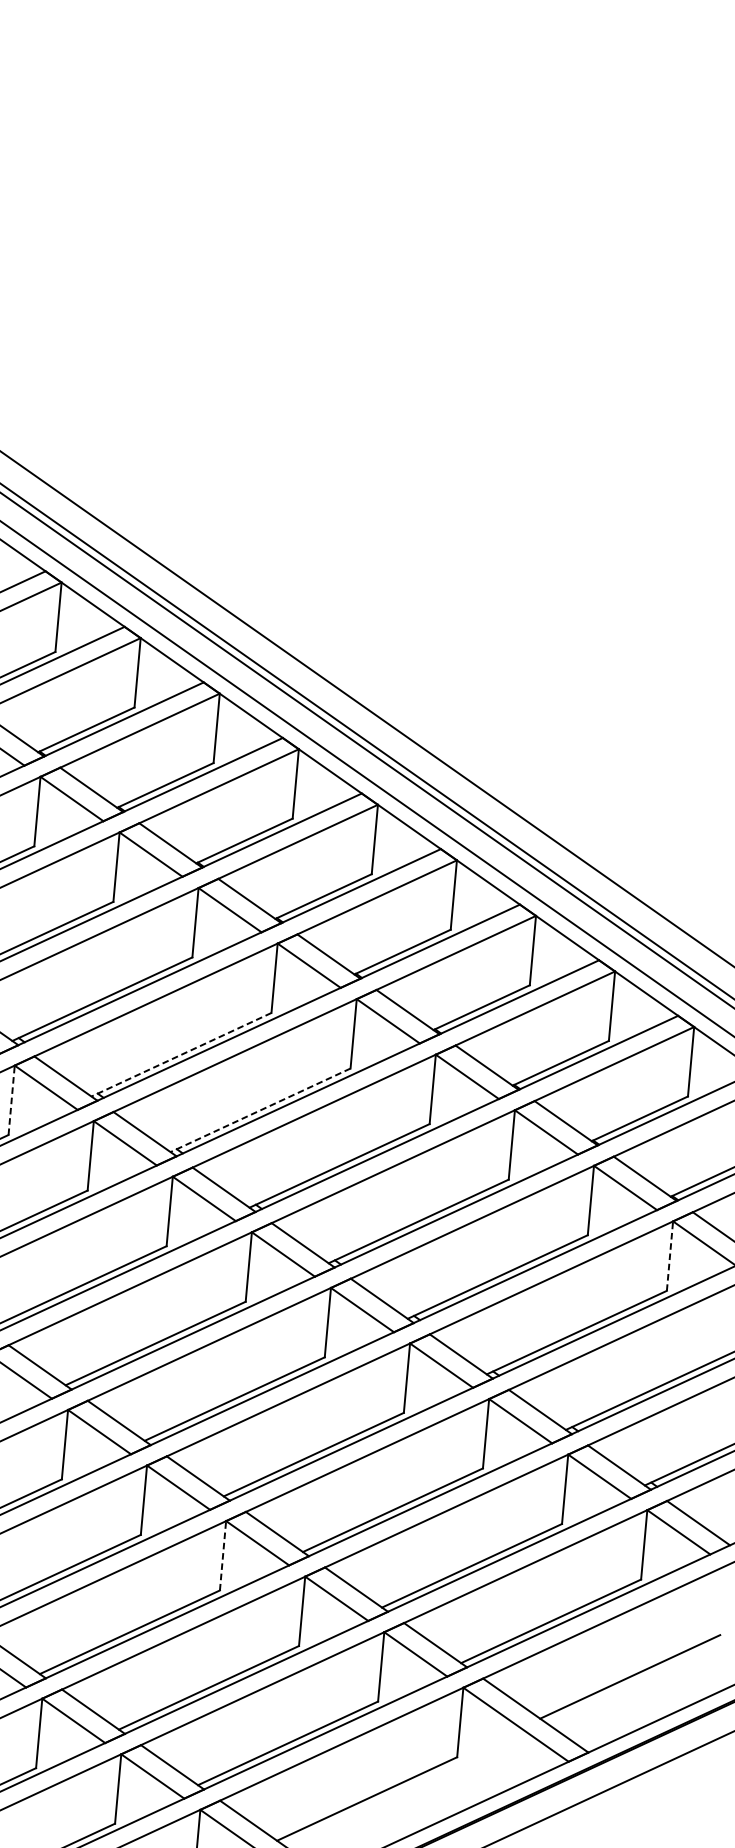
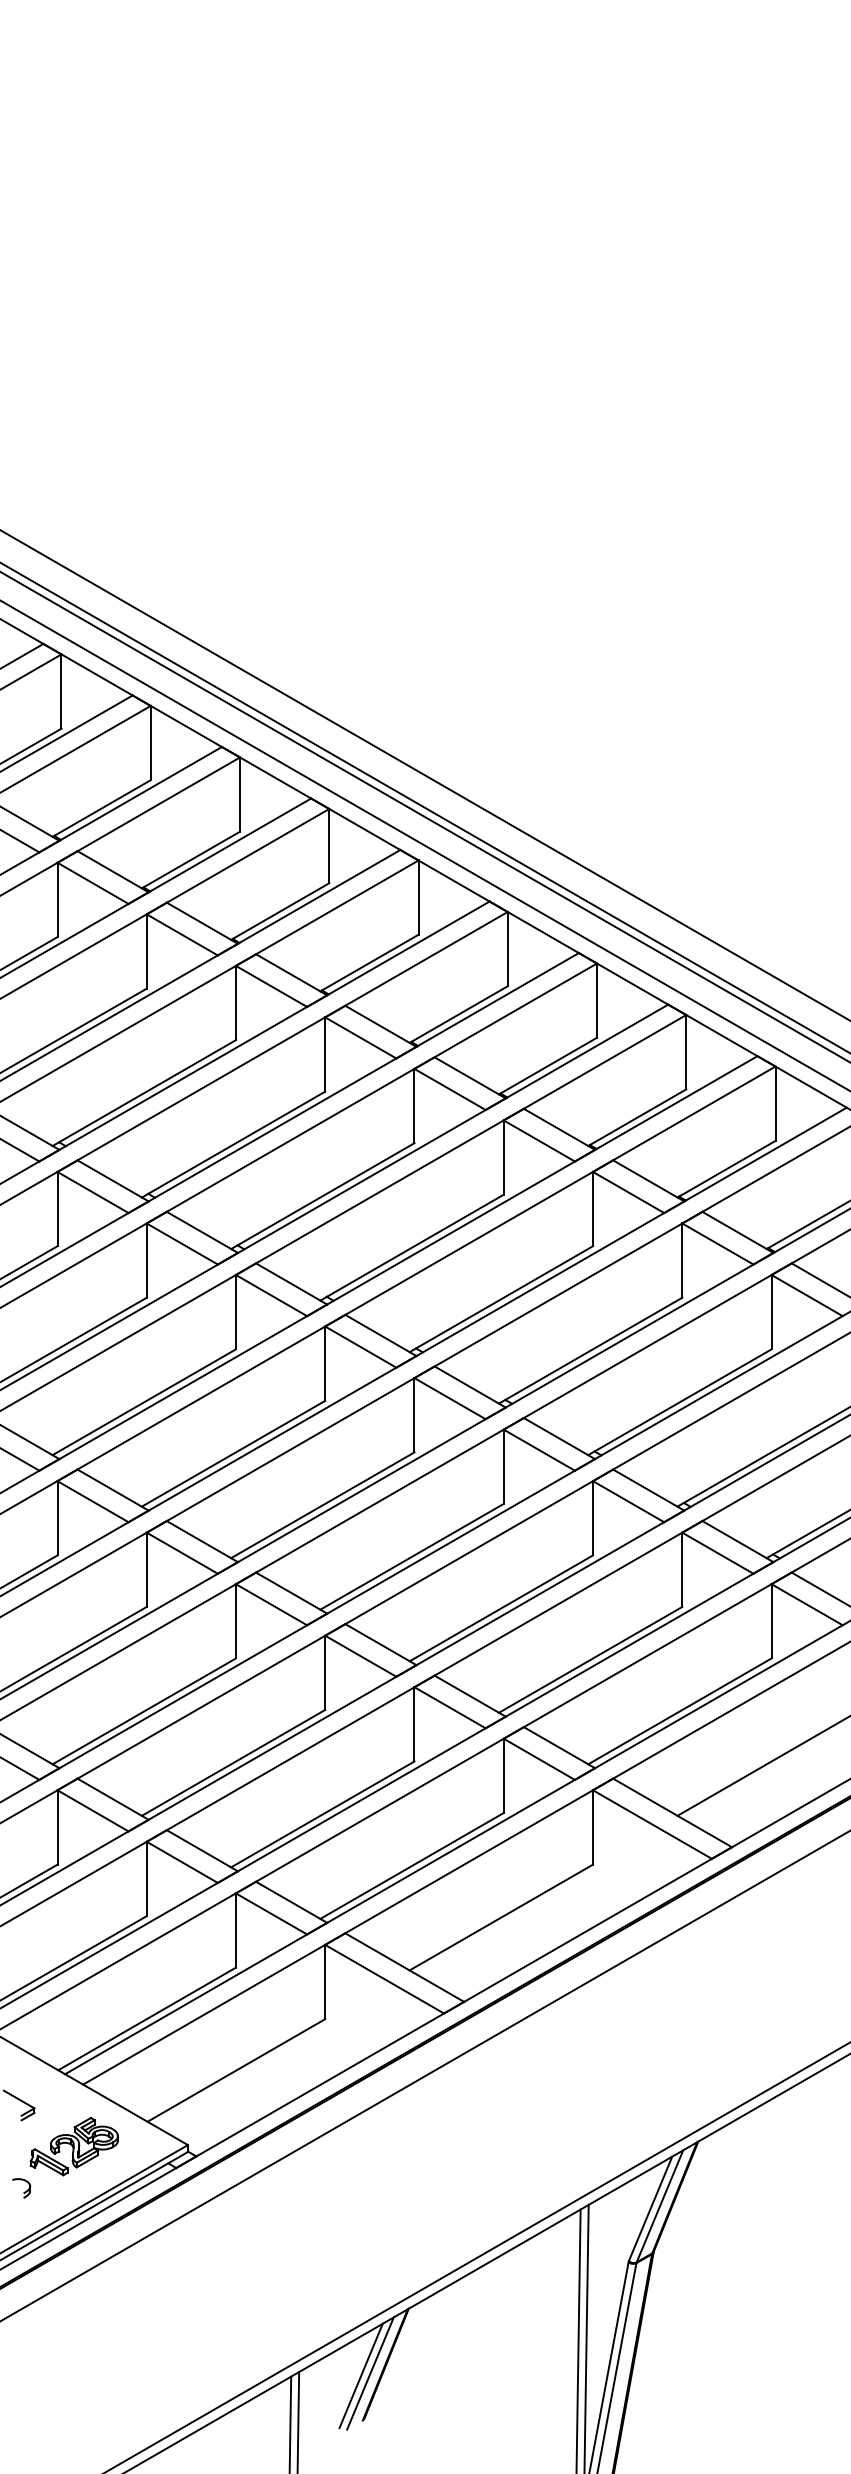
line: (181, 1054) -> (233, 1144), dashed -> solid
line: (11, 1099) -> (57, 1208), dashed -> solid
line: (260, 1110) -> (322, 1196), dashed -> solid
line: (669, 1255) -> (771, 1311), dashed -> solid
line: (223, 1555) -> (325, 1672), dashed -> solid

